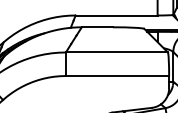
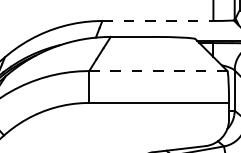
line: (116, 15) -> (157, 20), solid -> dashed
line: (116, 52) -> (157, 71), solid -> dashed

